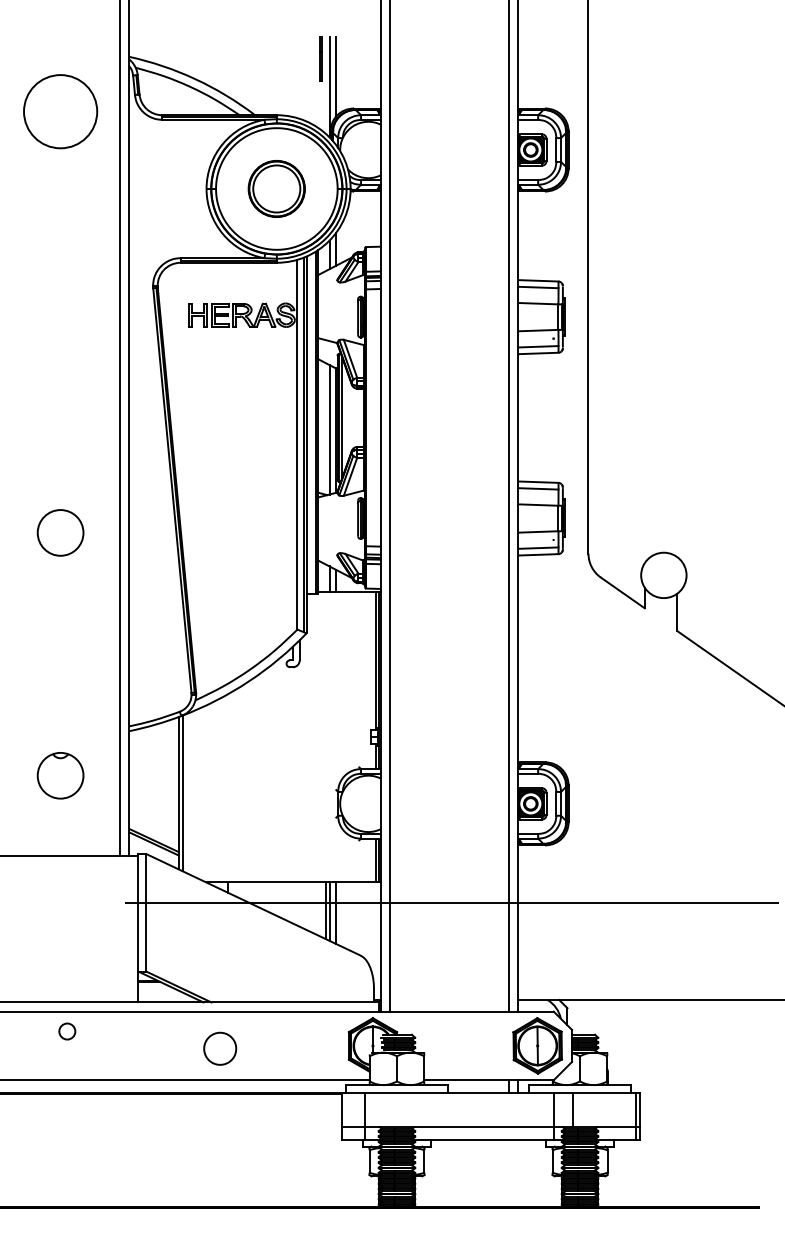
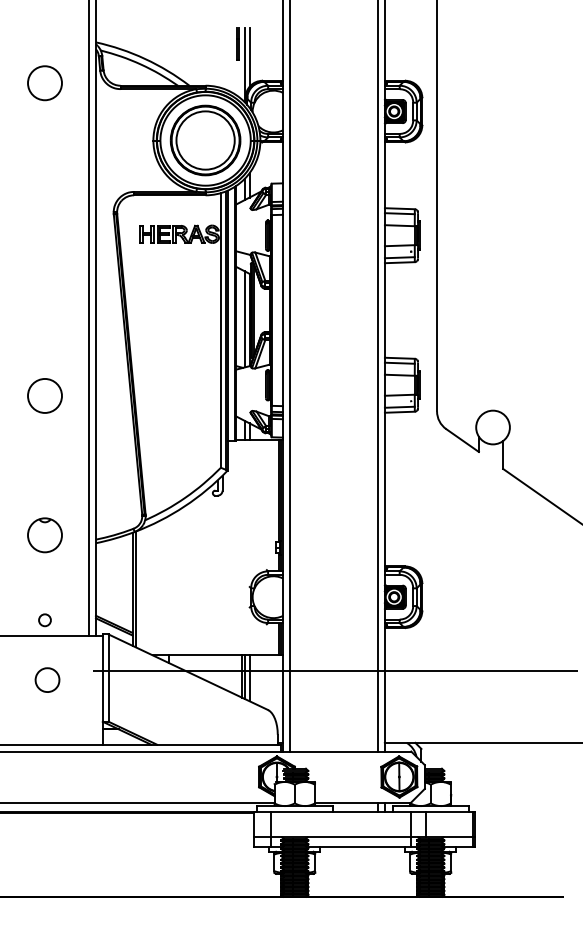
circle: (59, 112) -> (44, 83), size x0.62
part: (276, 188) -> (205, 140), size x1.67
part: (59, 775) -> (44, 535), moved
circle: (66, 1031) -> (44, 620), moved
part: (220, 1047) -> (47, 679), moved

